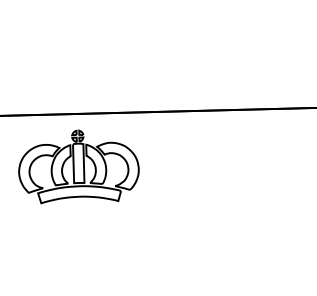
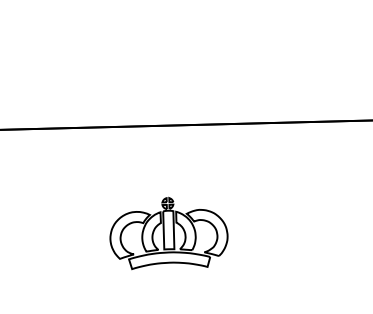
part: (78, 166) -> (168, 233), moved

